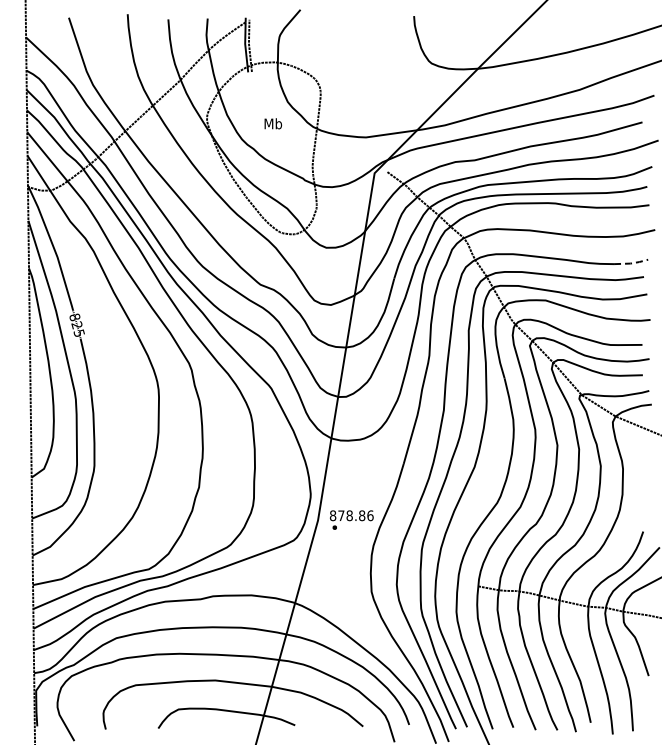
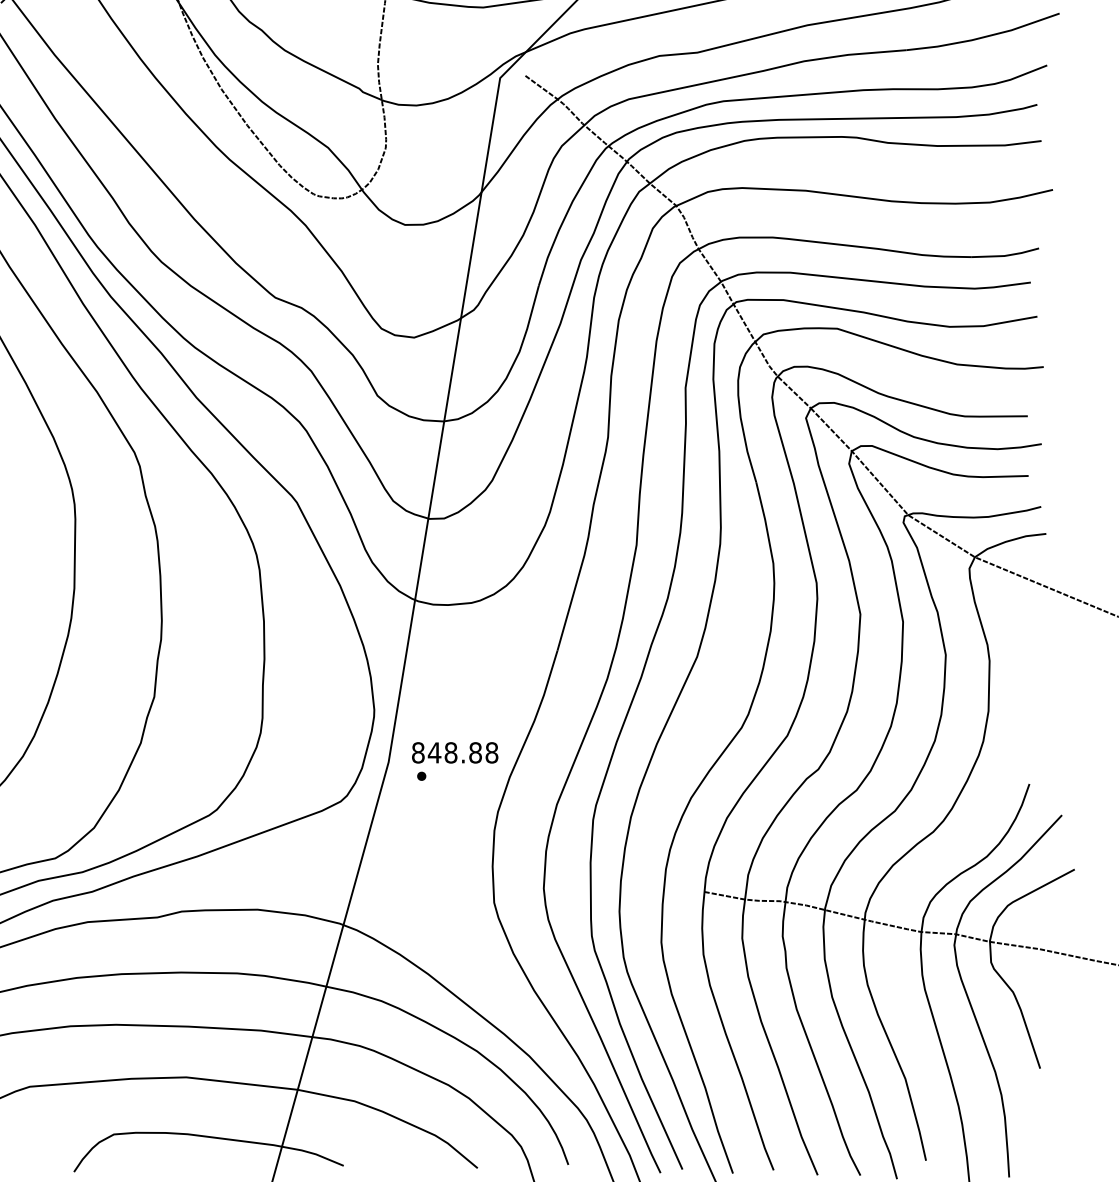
line: (631, 263) -> (1006, 255), dashed -> solid
text: (355, 515) -> (462, 752), 878.86 -> 848.88

